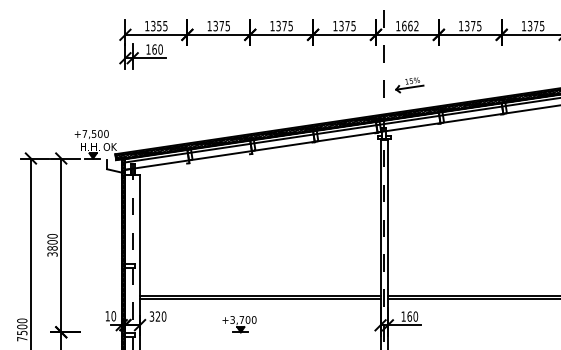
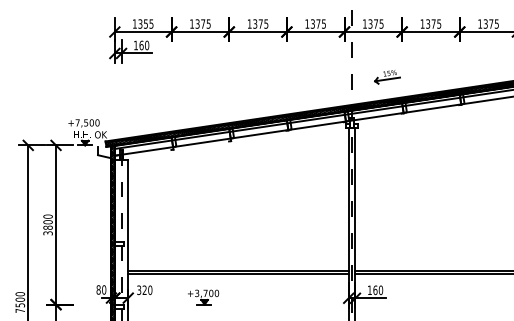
text: (409, 25) -> (375, 23), 1662 -> 1375
part: (409, 85) -> (387, 77), moved
text: (107, 315) -> (98, 289), 10 -> 80
part: (239, 324) -> (203, 297), moved

